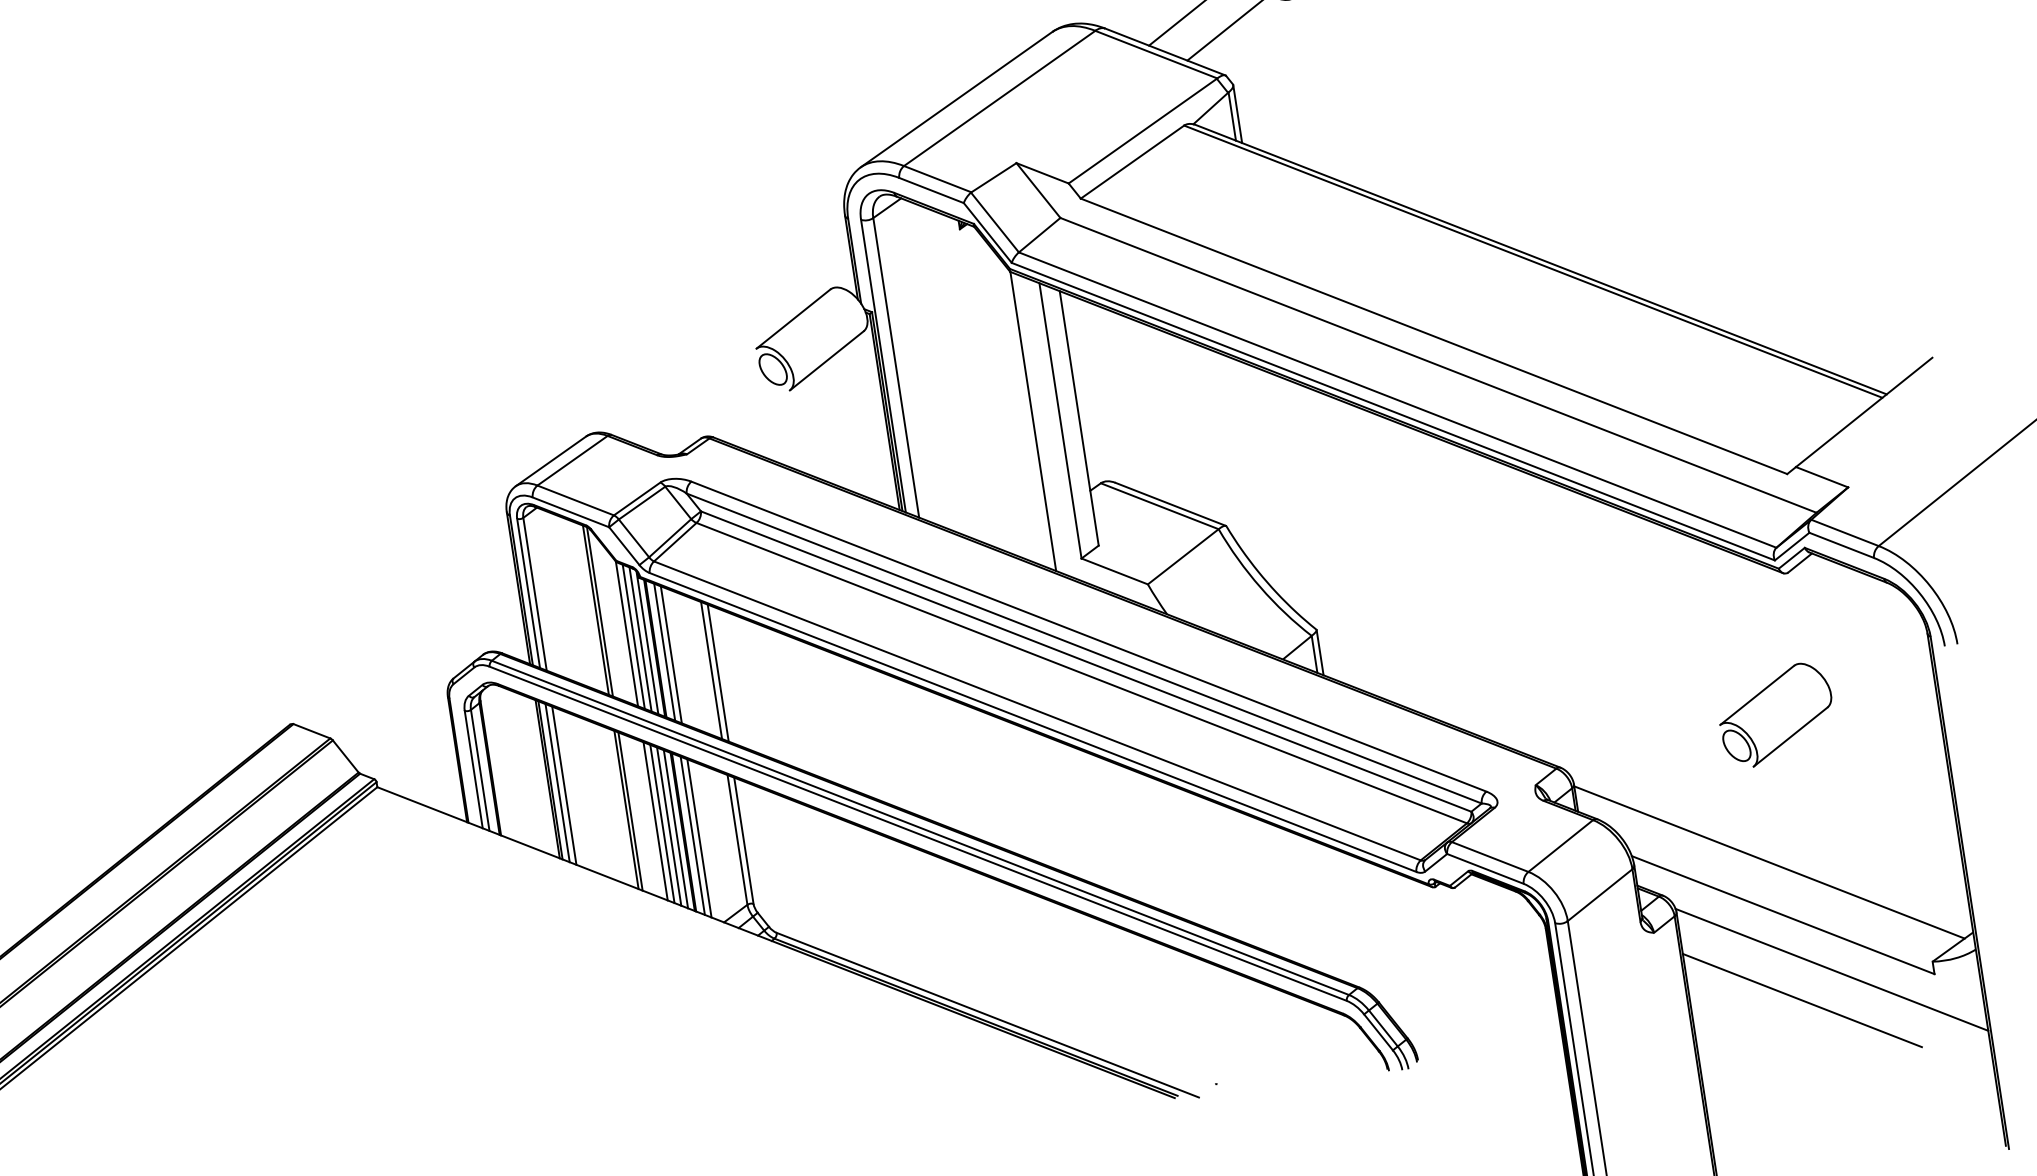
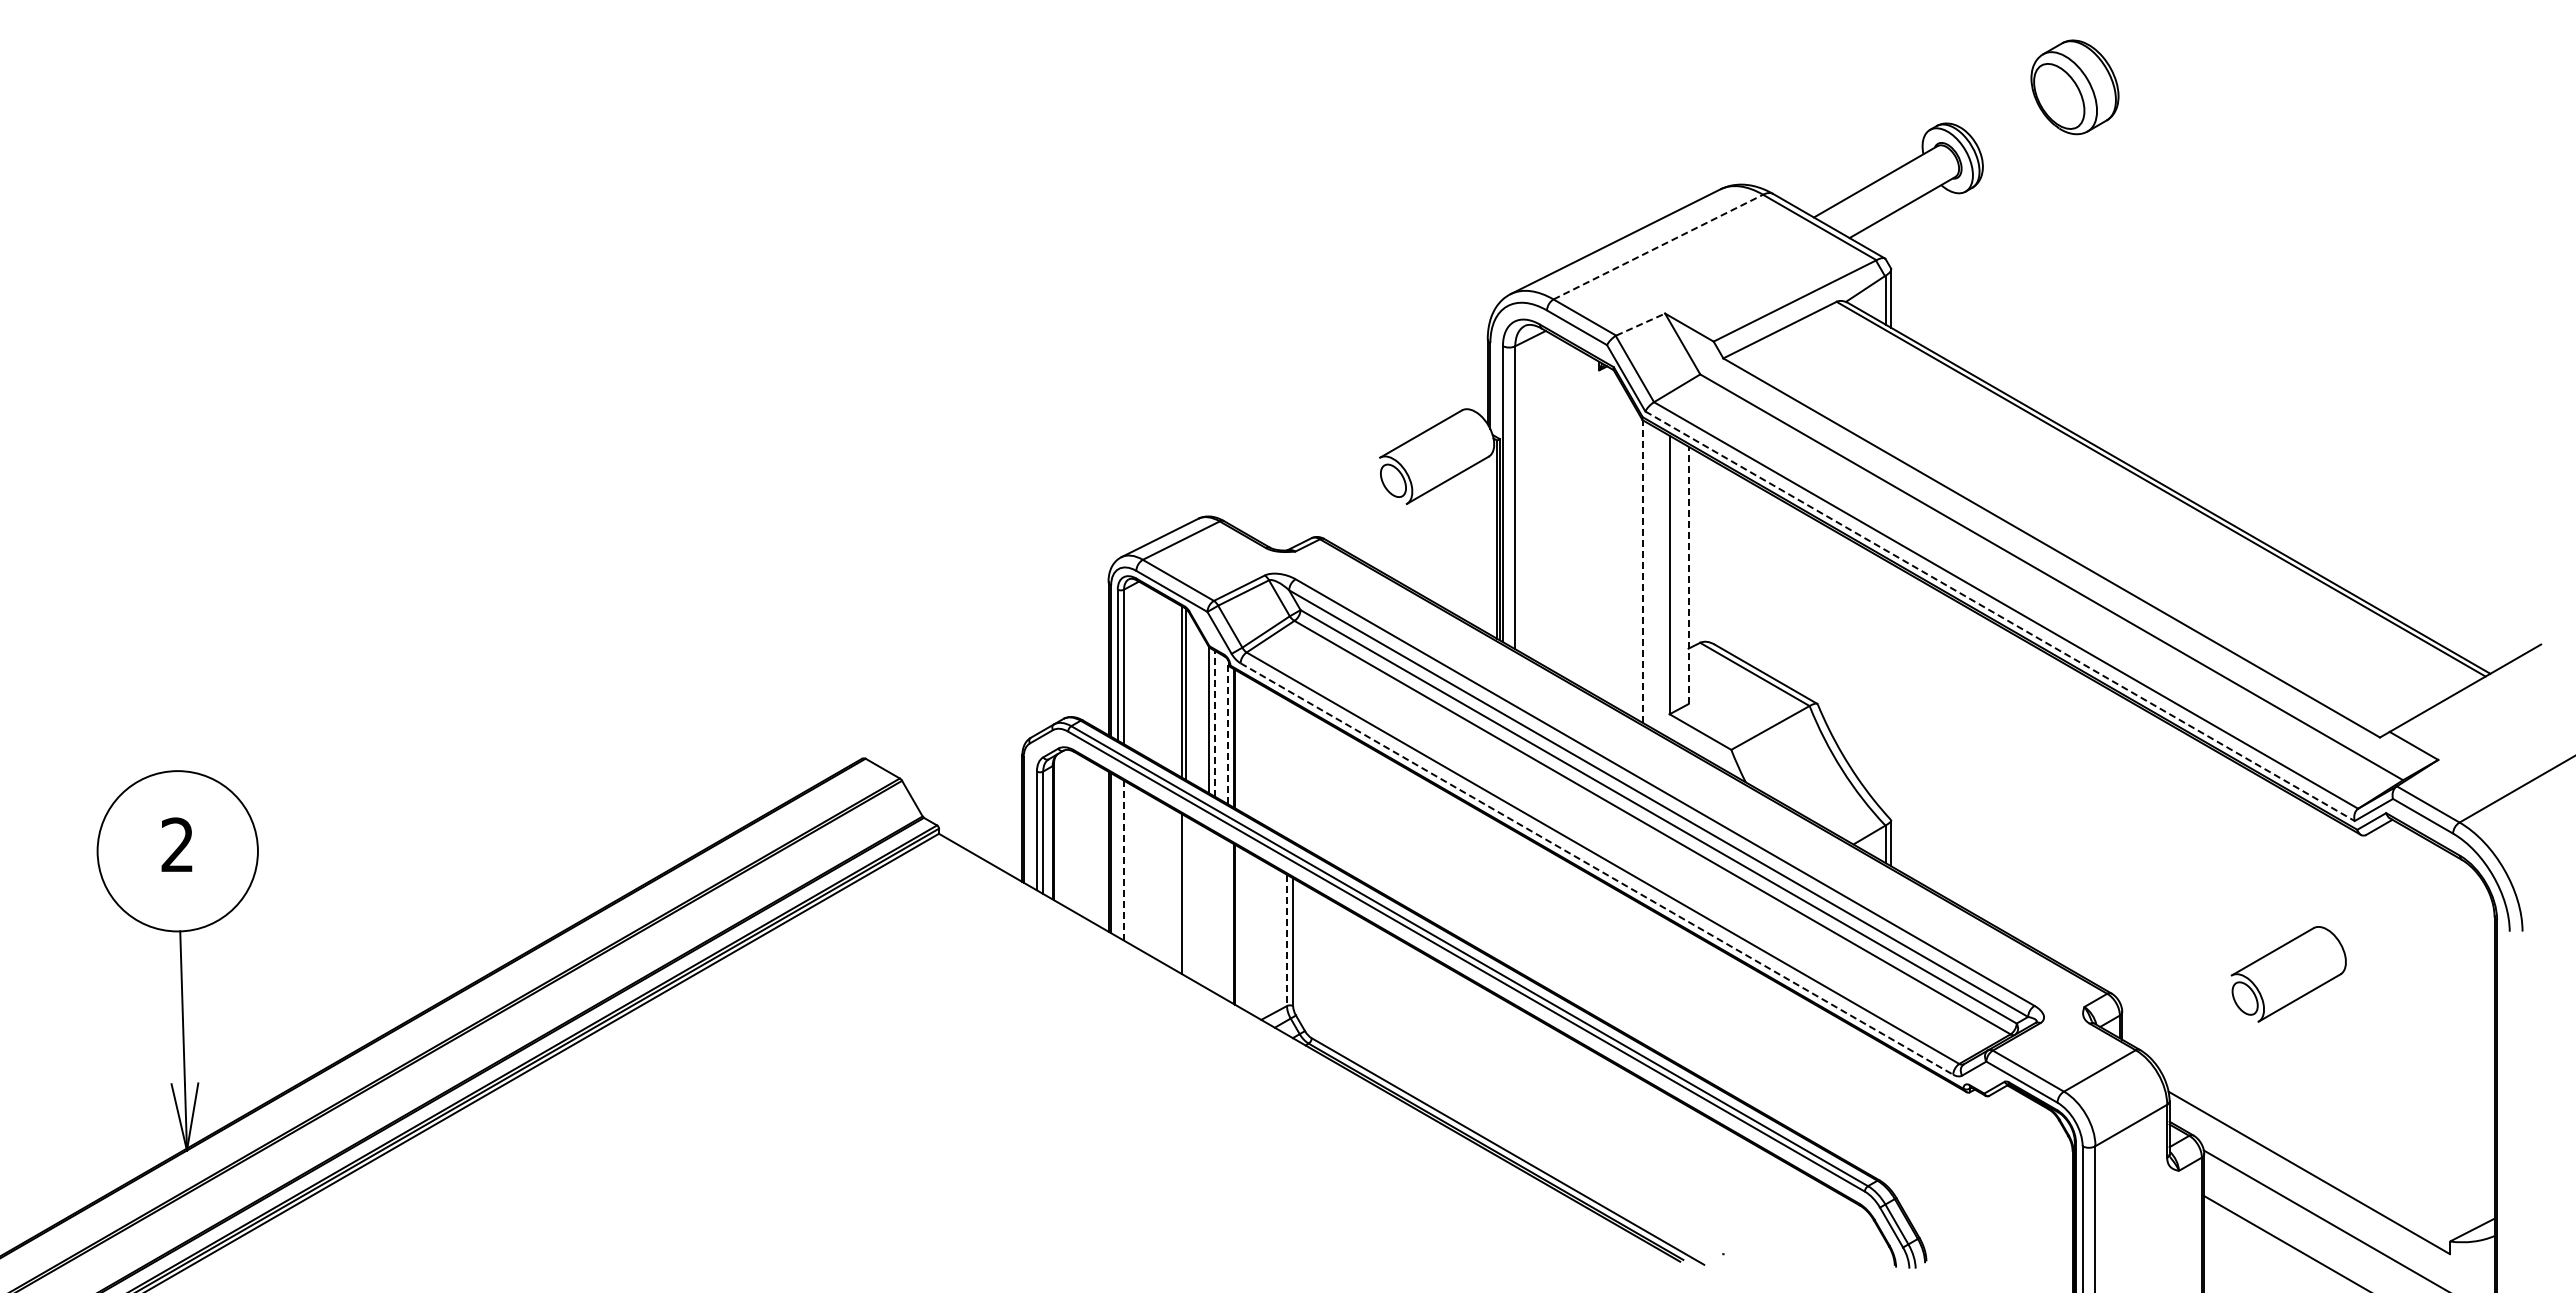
line: (999, 97) -> (1658, 246), solid -> dashed
line: (993, 177) -> (1640, 324), solid -> dashed
line: (1393, 411) -> (2000, 616), solid -> dashed
line: (1079, 418) -> (1688, 575), solid -> dashed
line: (1033, 421) -> (1642, 571), solid -> dashed
line: (634, 636) -> (1215, 723), solid -> dashed
line: (640, 639) -> (1221, 727), removed
line: (647, 642) -> (1227, 731), solid -> dashed
line: (664, 651) -> (1243, 743), removed
line: (671, 654) -> (1249, 747), removed
line: (711, 669) -> (1287, 768), removed
line: (718, 672) -> (1293, 772), removed
part: (1776, 715) -> (2288, 974), moved
line: (1033, 722) -> (1597, 869), solid -> dashed
line: (557, 783) -> (1117, 857), removed
line: (564, 785) -> (1124, 860), solid -> dashed
line: (630, 811) -> (1185, 896), removed
line: (655, 821) -> (1208, 909), removed
line: (662, 824) -> (1215, 913), removed
line: (669, 826) -> (1221, 916), removed
line: (675, 829) -> (1227, 920), removed
line: (692, 835) -> (1243, 929), removed
line: (699, 838) -> (1249, 933), removed
line: (738, 839) -> (1287, 940), solid -> dashed
line: (1769, 862) -> (2303, 1118), removed

